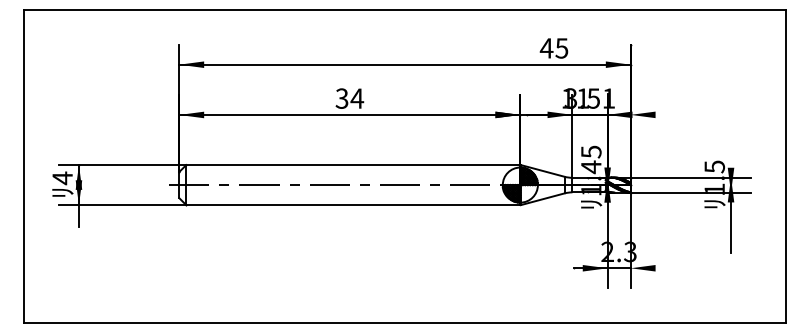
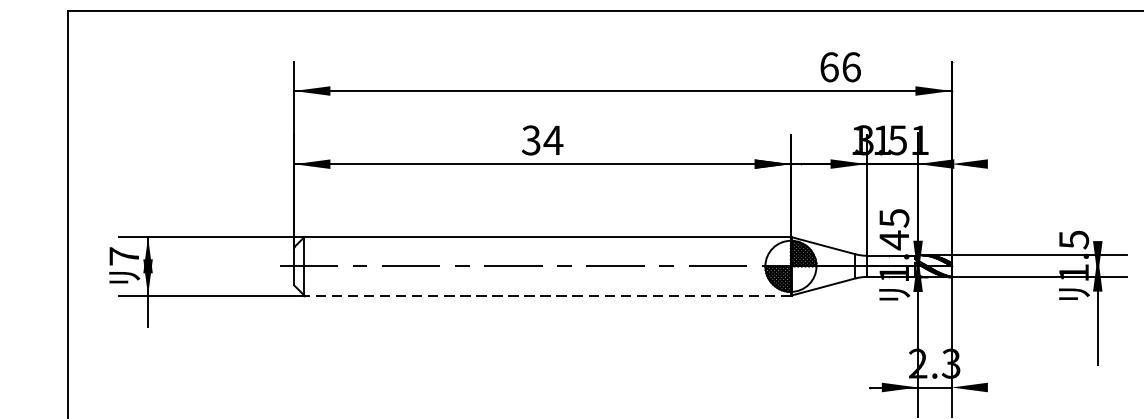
text: (553, 48) -> (839, 67), 45 -> 66
text: (62, 178) -> (124, 256), 4 -> 7
line: (352, 205) -> (546, 296), solid -> dashed

